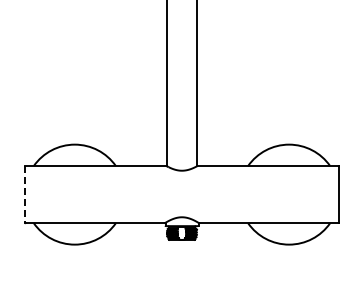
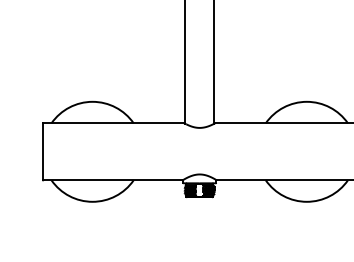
line: (24, 194) -> (42, 151), dashed -> solid

